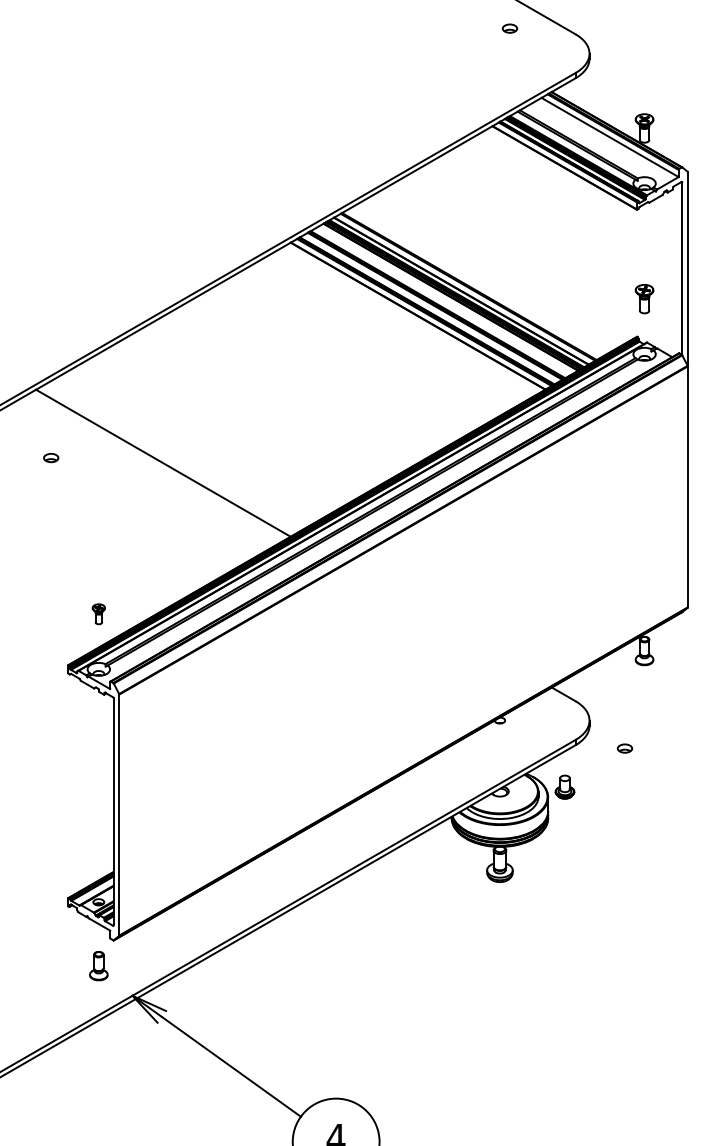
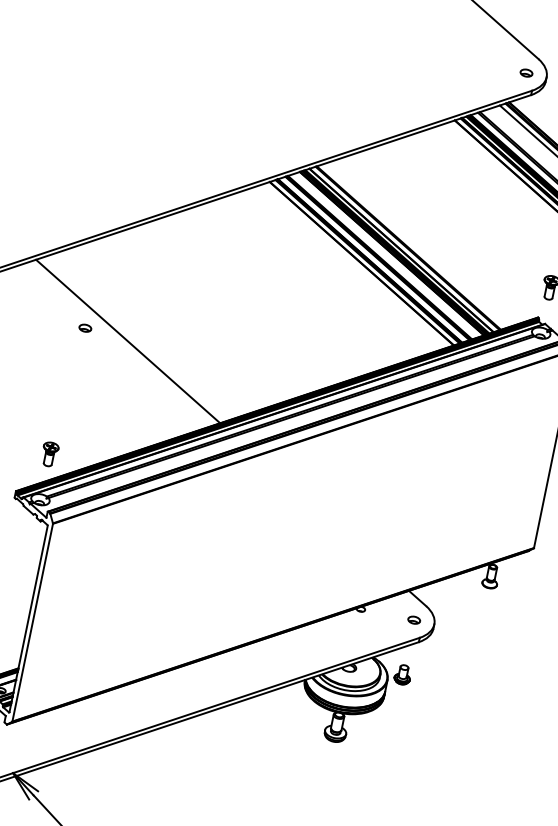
part: (509, 28) -> (526, 72), moved
part: (51, 458) -> (85, 328), moved
part: (98, 614) -> (49, 454), size x1.43
part: (624, 748) -> (413, 620), moved

